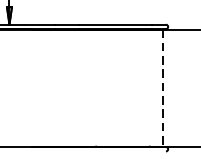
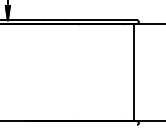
line: (162, 89) -> (134, 73), dashed -> solid

